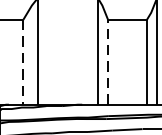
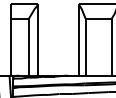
line: (107, 61) -> (85, 46), dashed -> solid
line: (22, 62) -> (28, 47), dashed -> solid

